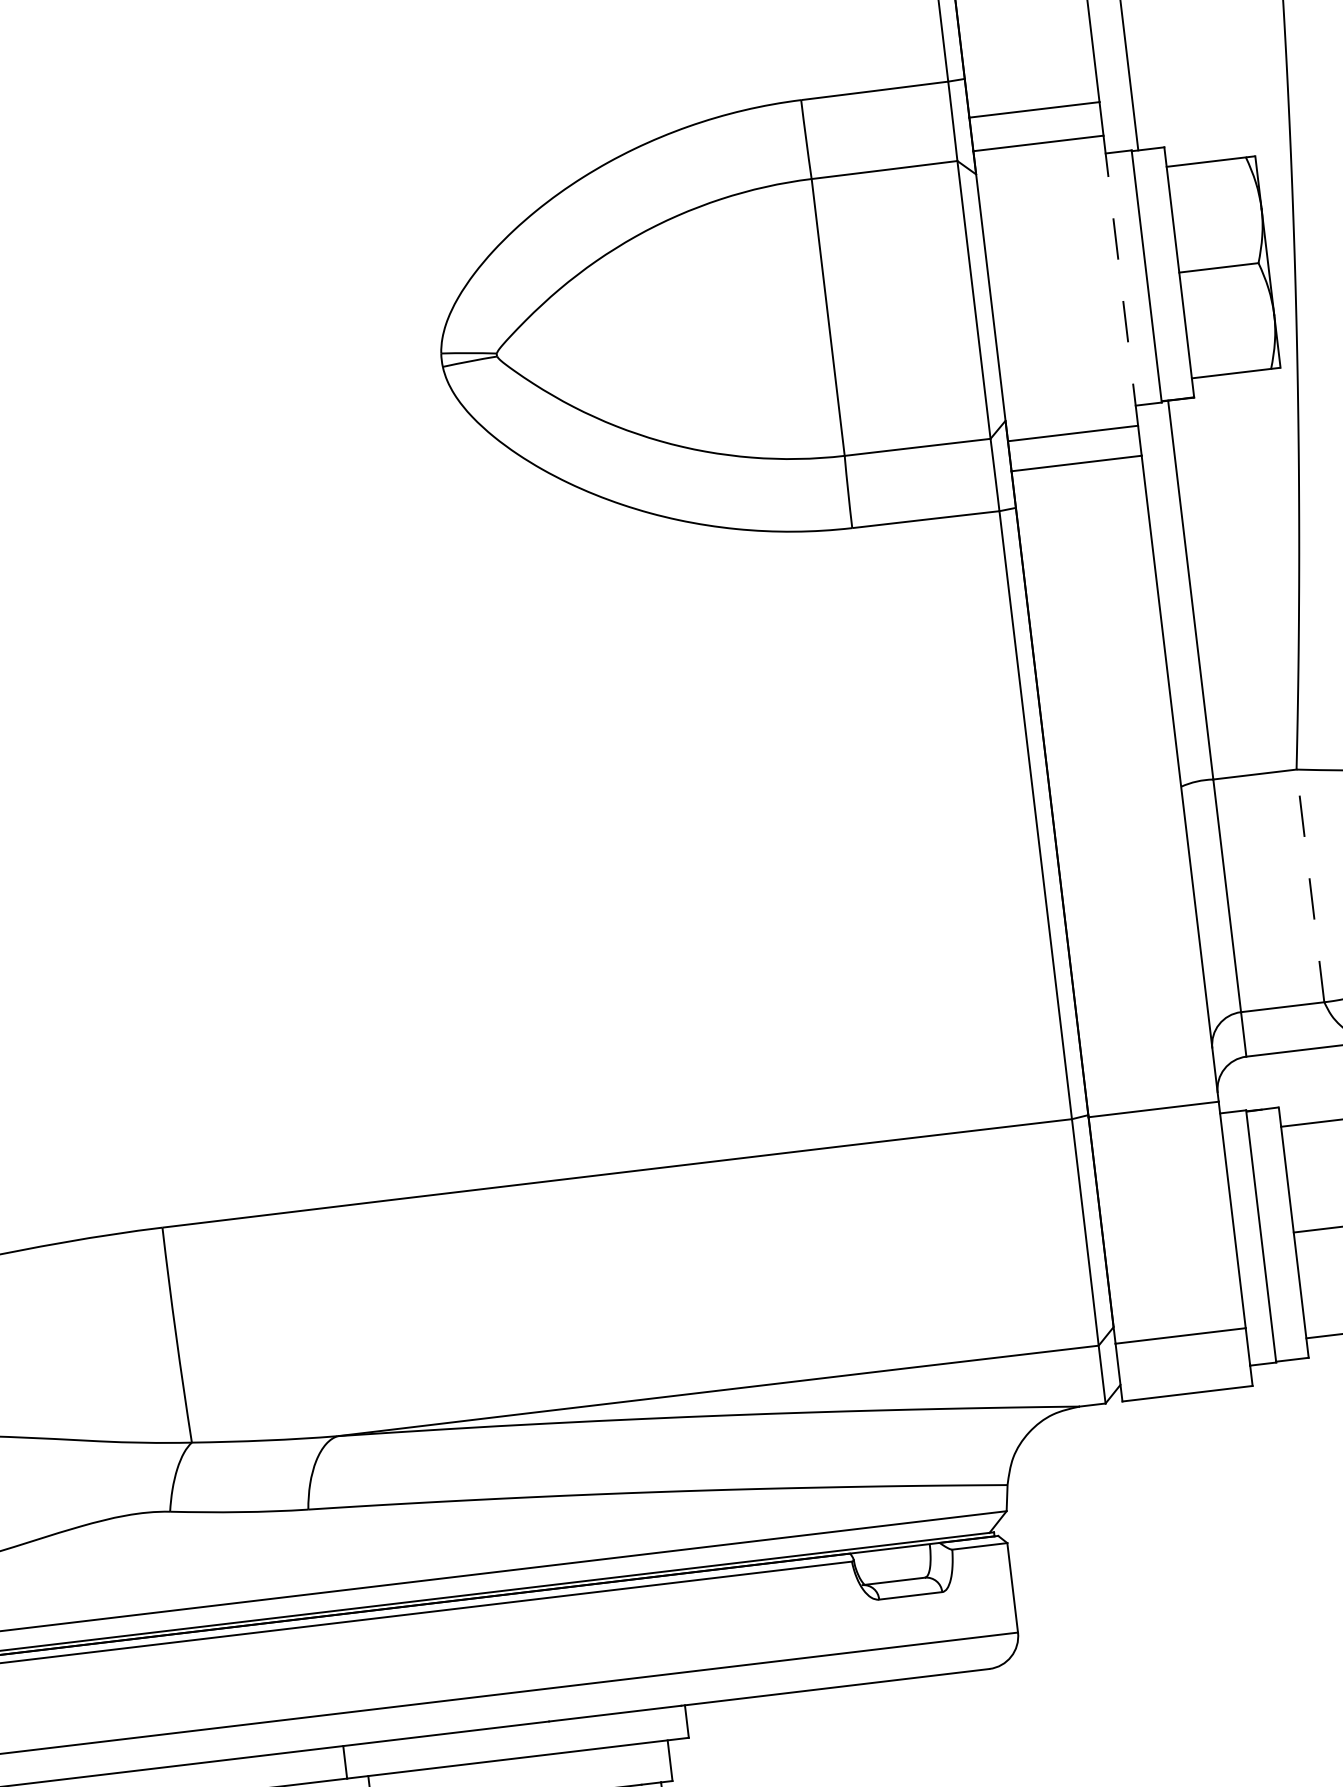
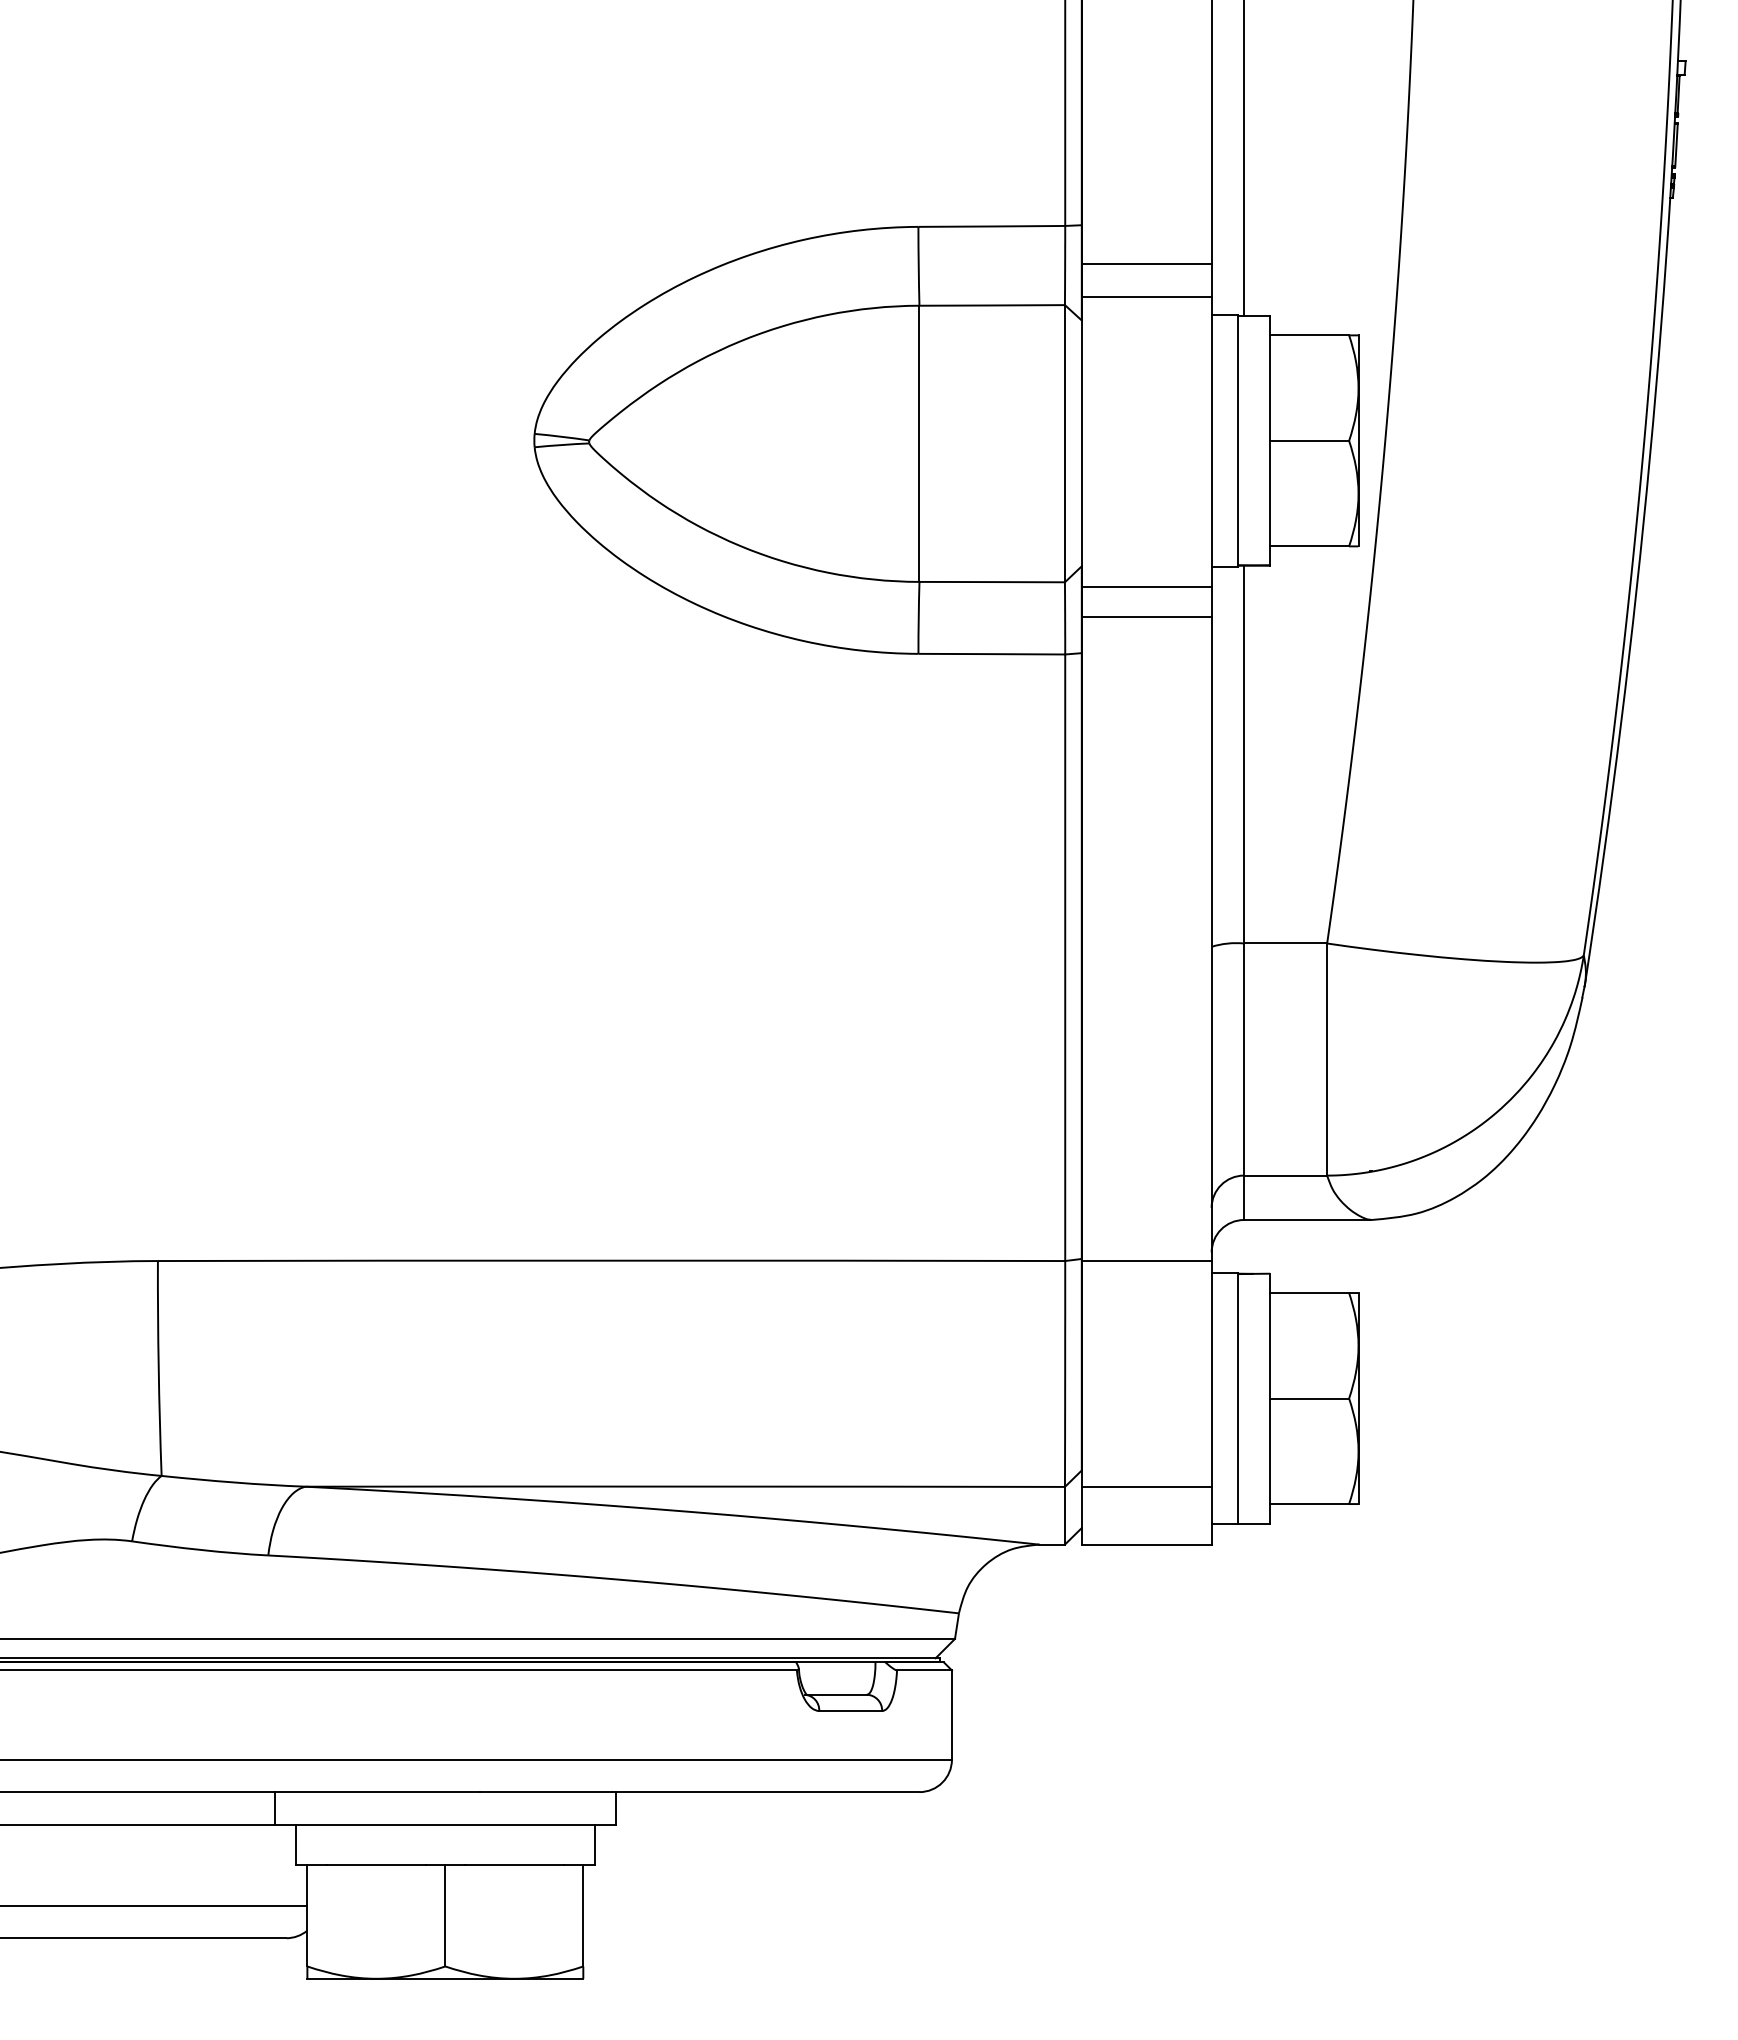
line: (1120, 281) -> (1211, 442), dashed -> solid
line: (1310, 885) -> (1327, 1059), dashed -> solid

